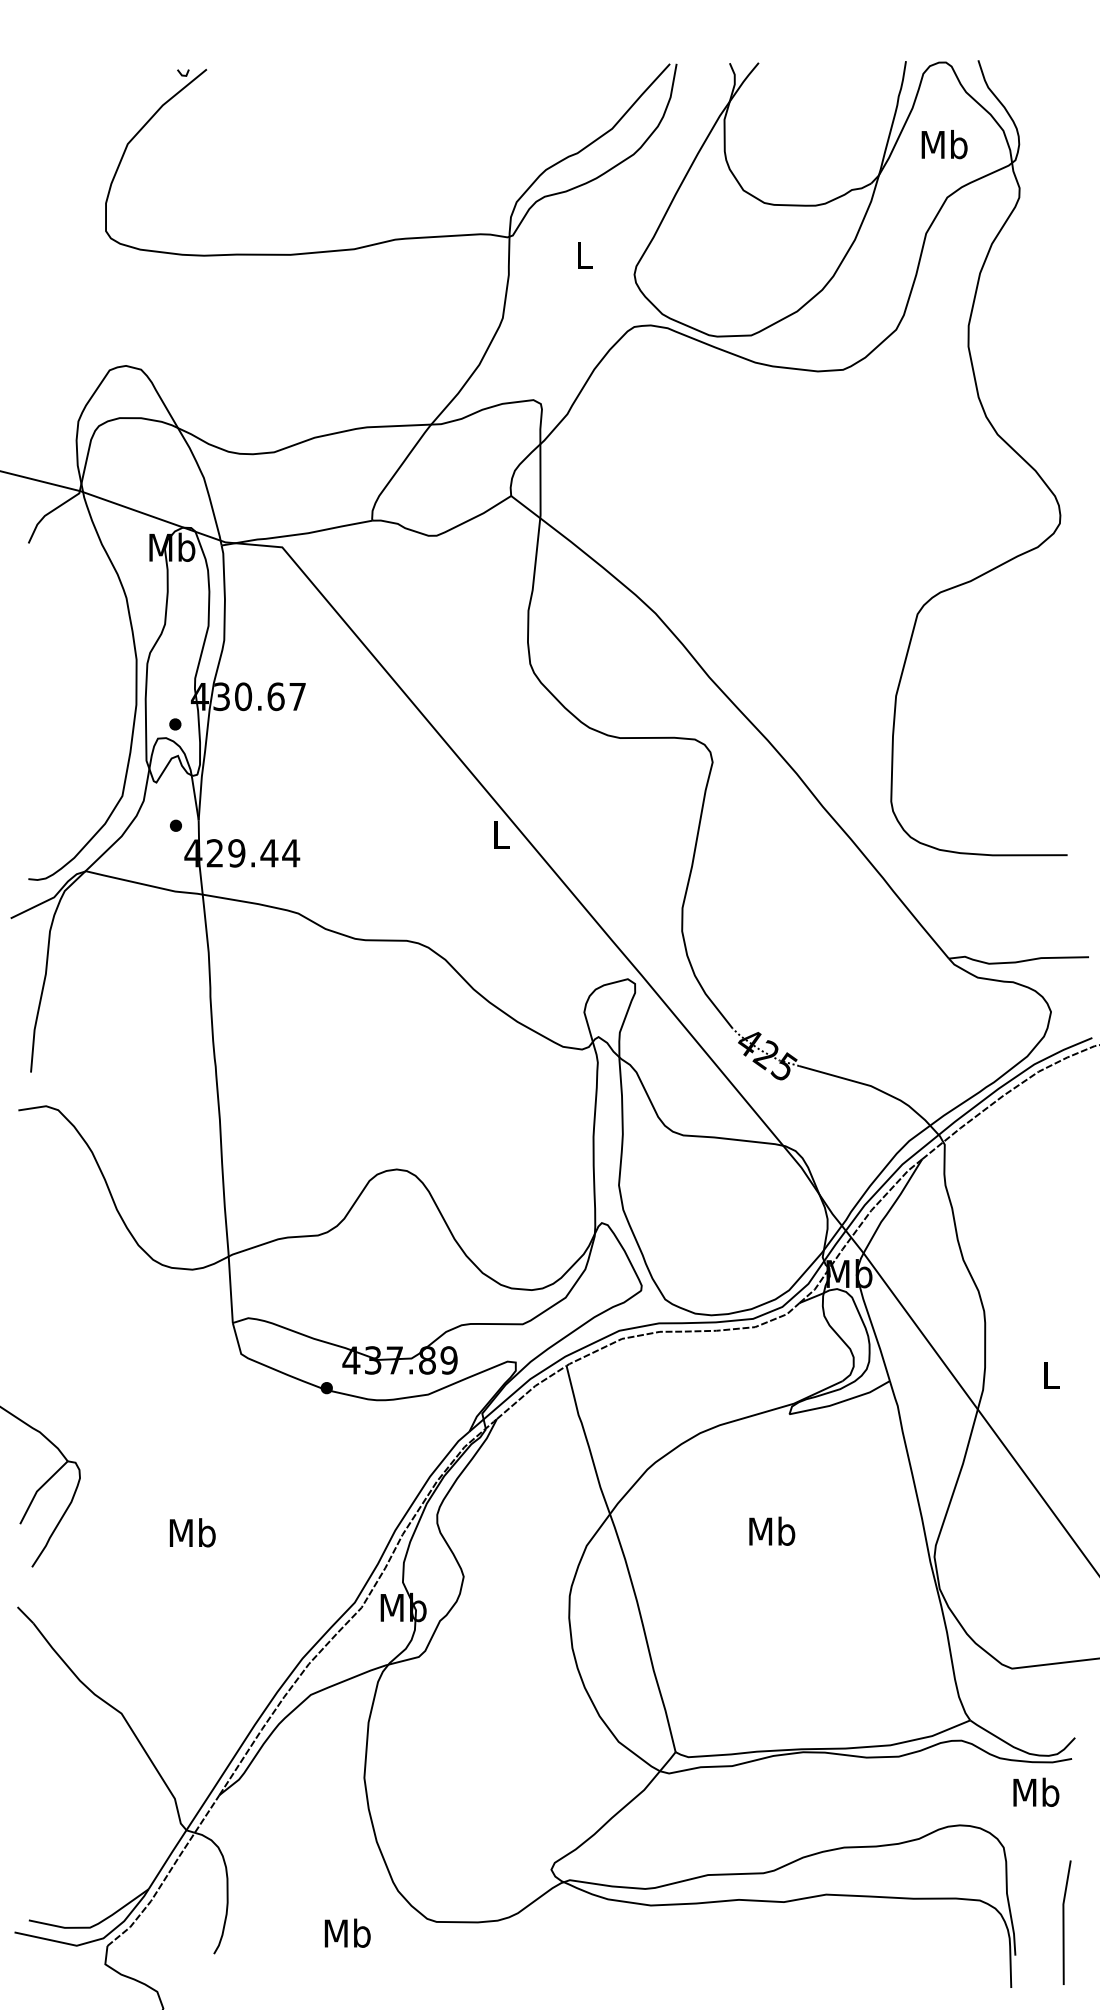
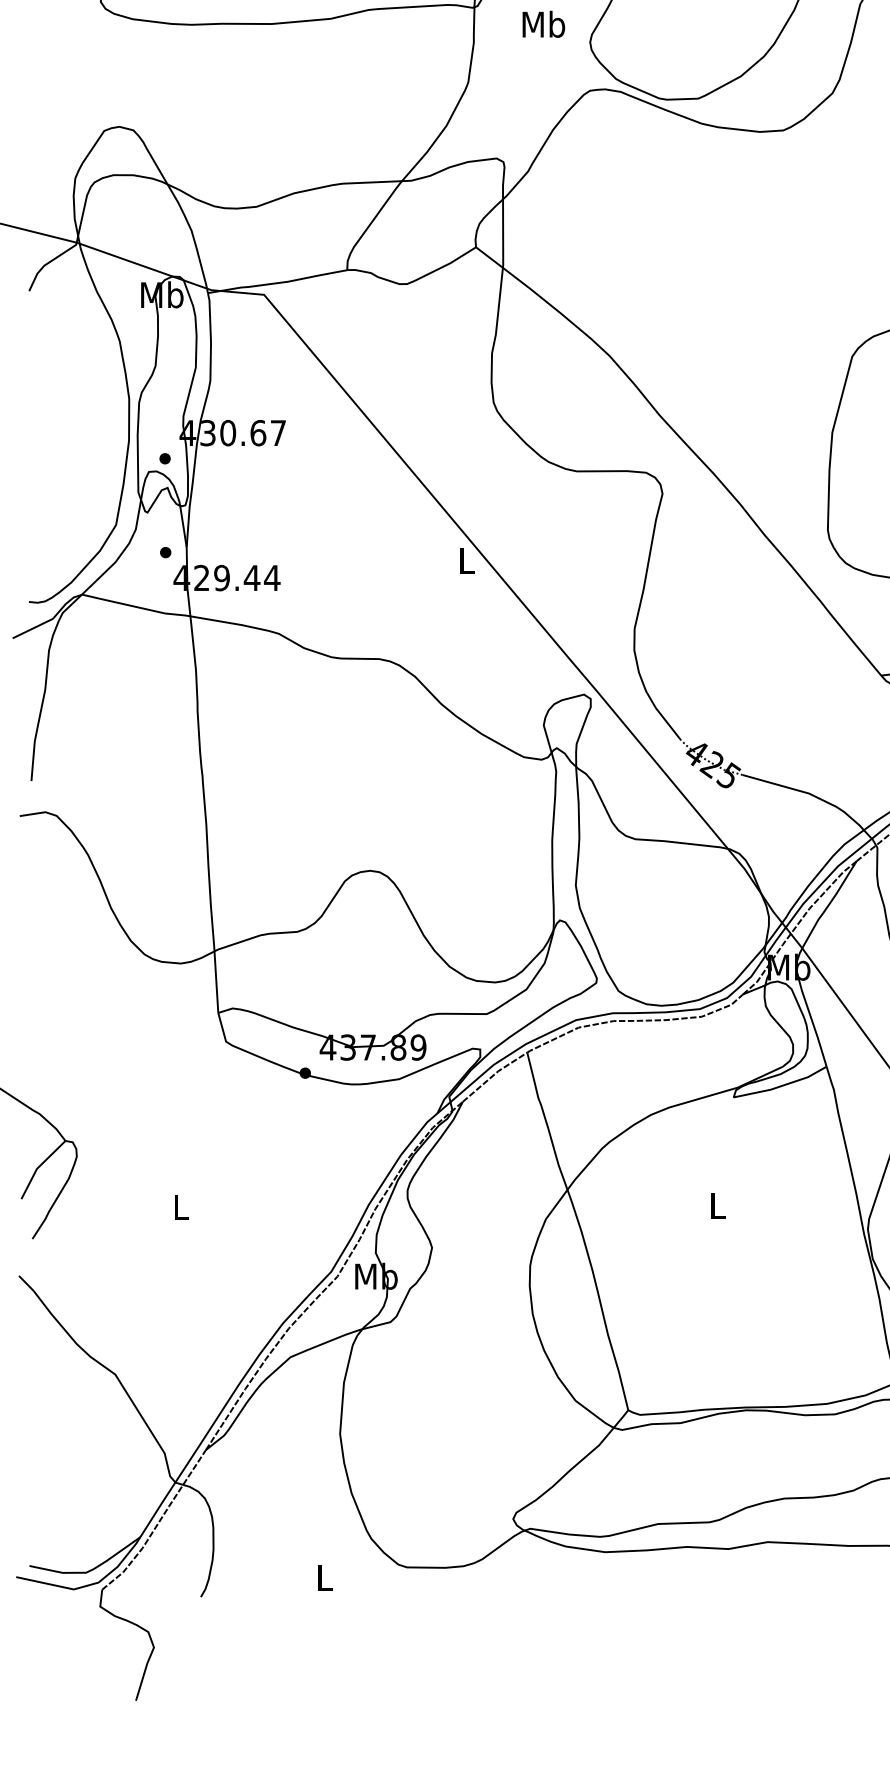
text: (584, 254) -> (543, 23), L -> Mb
text: (772, 1530) -> (717, 1205), Mb -> L
text: (192, 1532) -> (180, 1206), Mb -> L
text: (347, 1932) -> (324, 1577), Mb -> L

